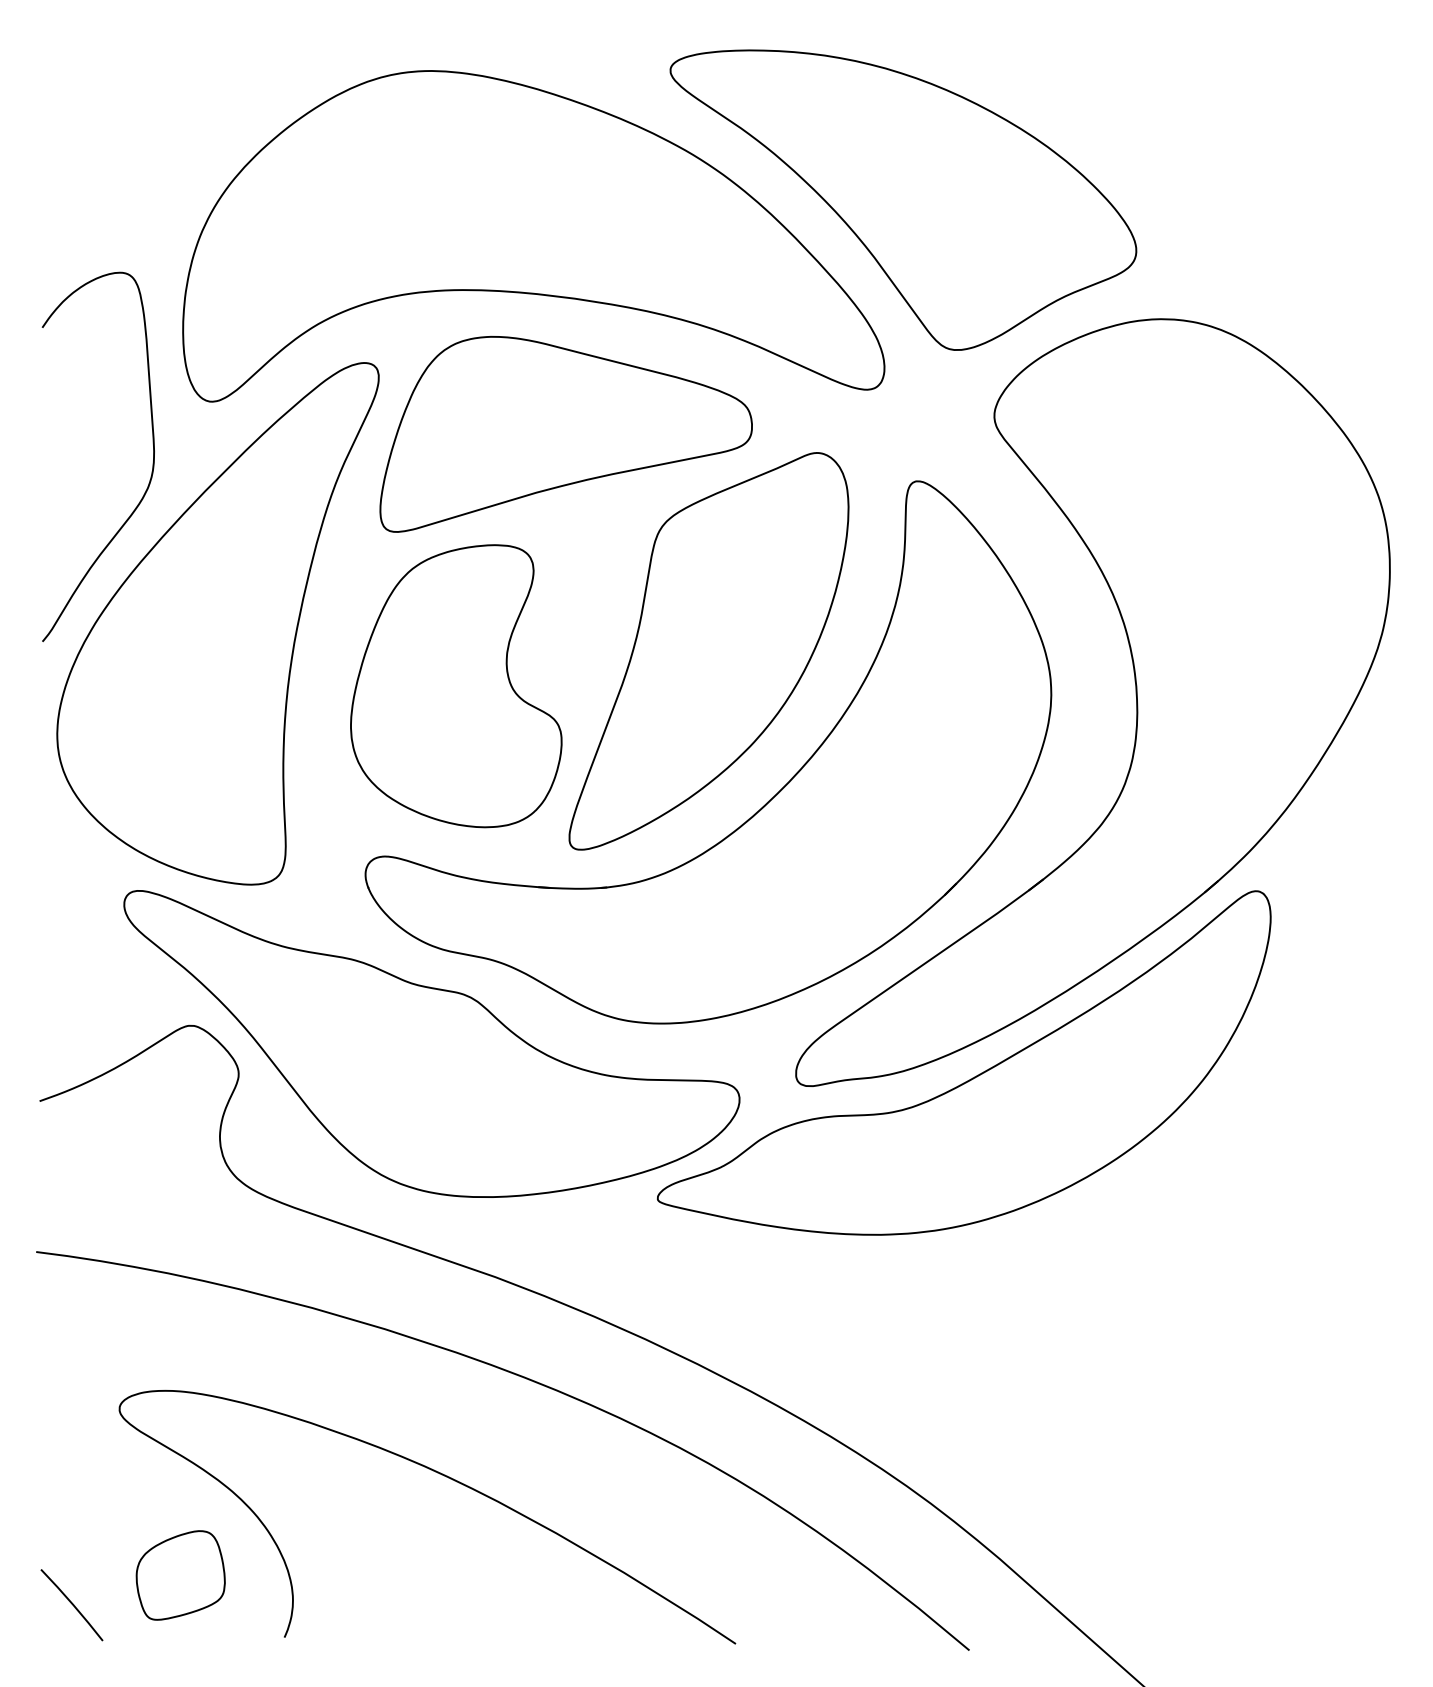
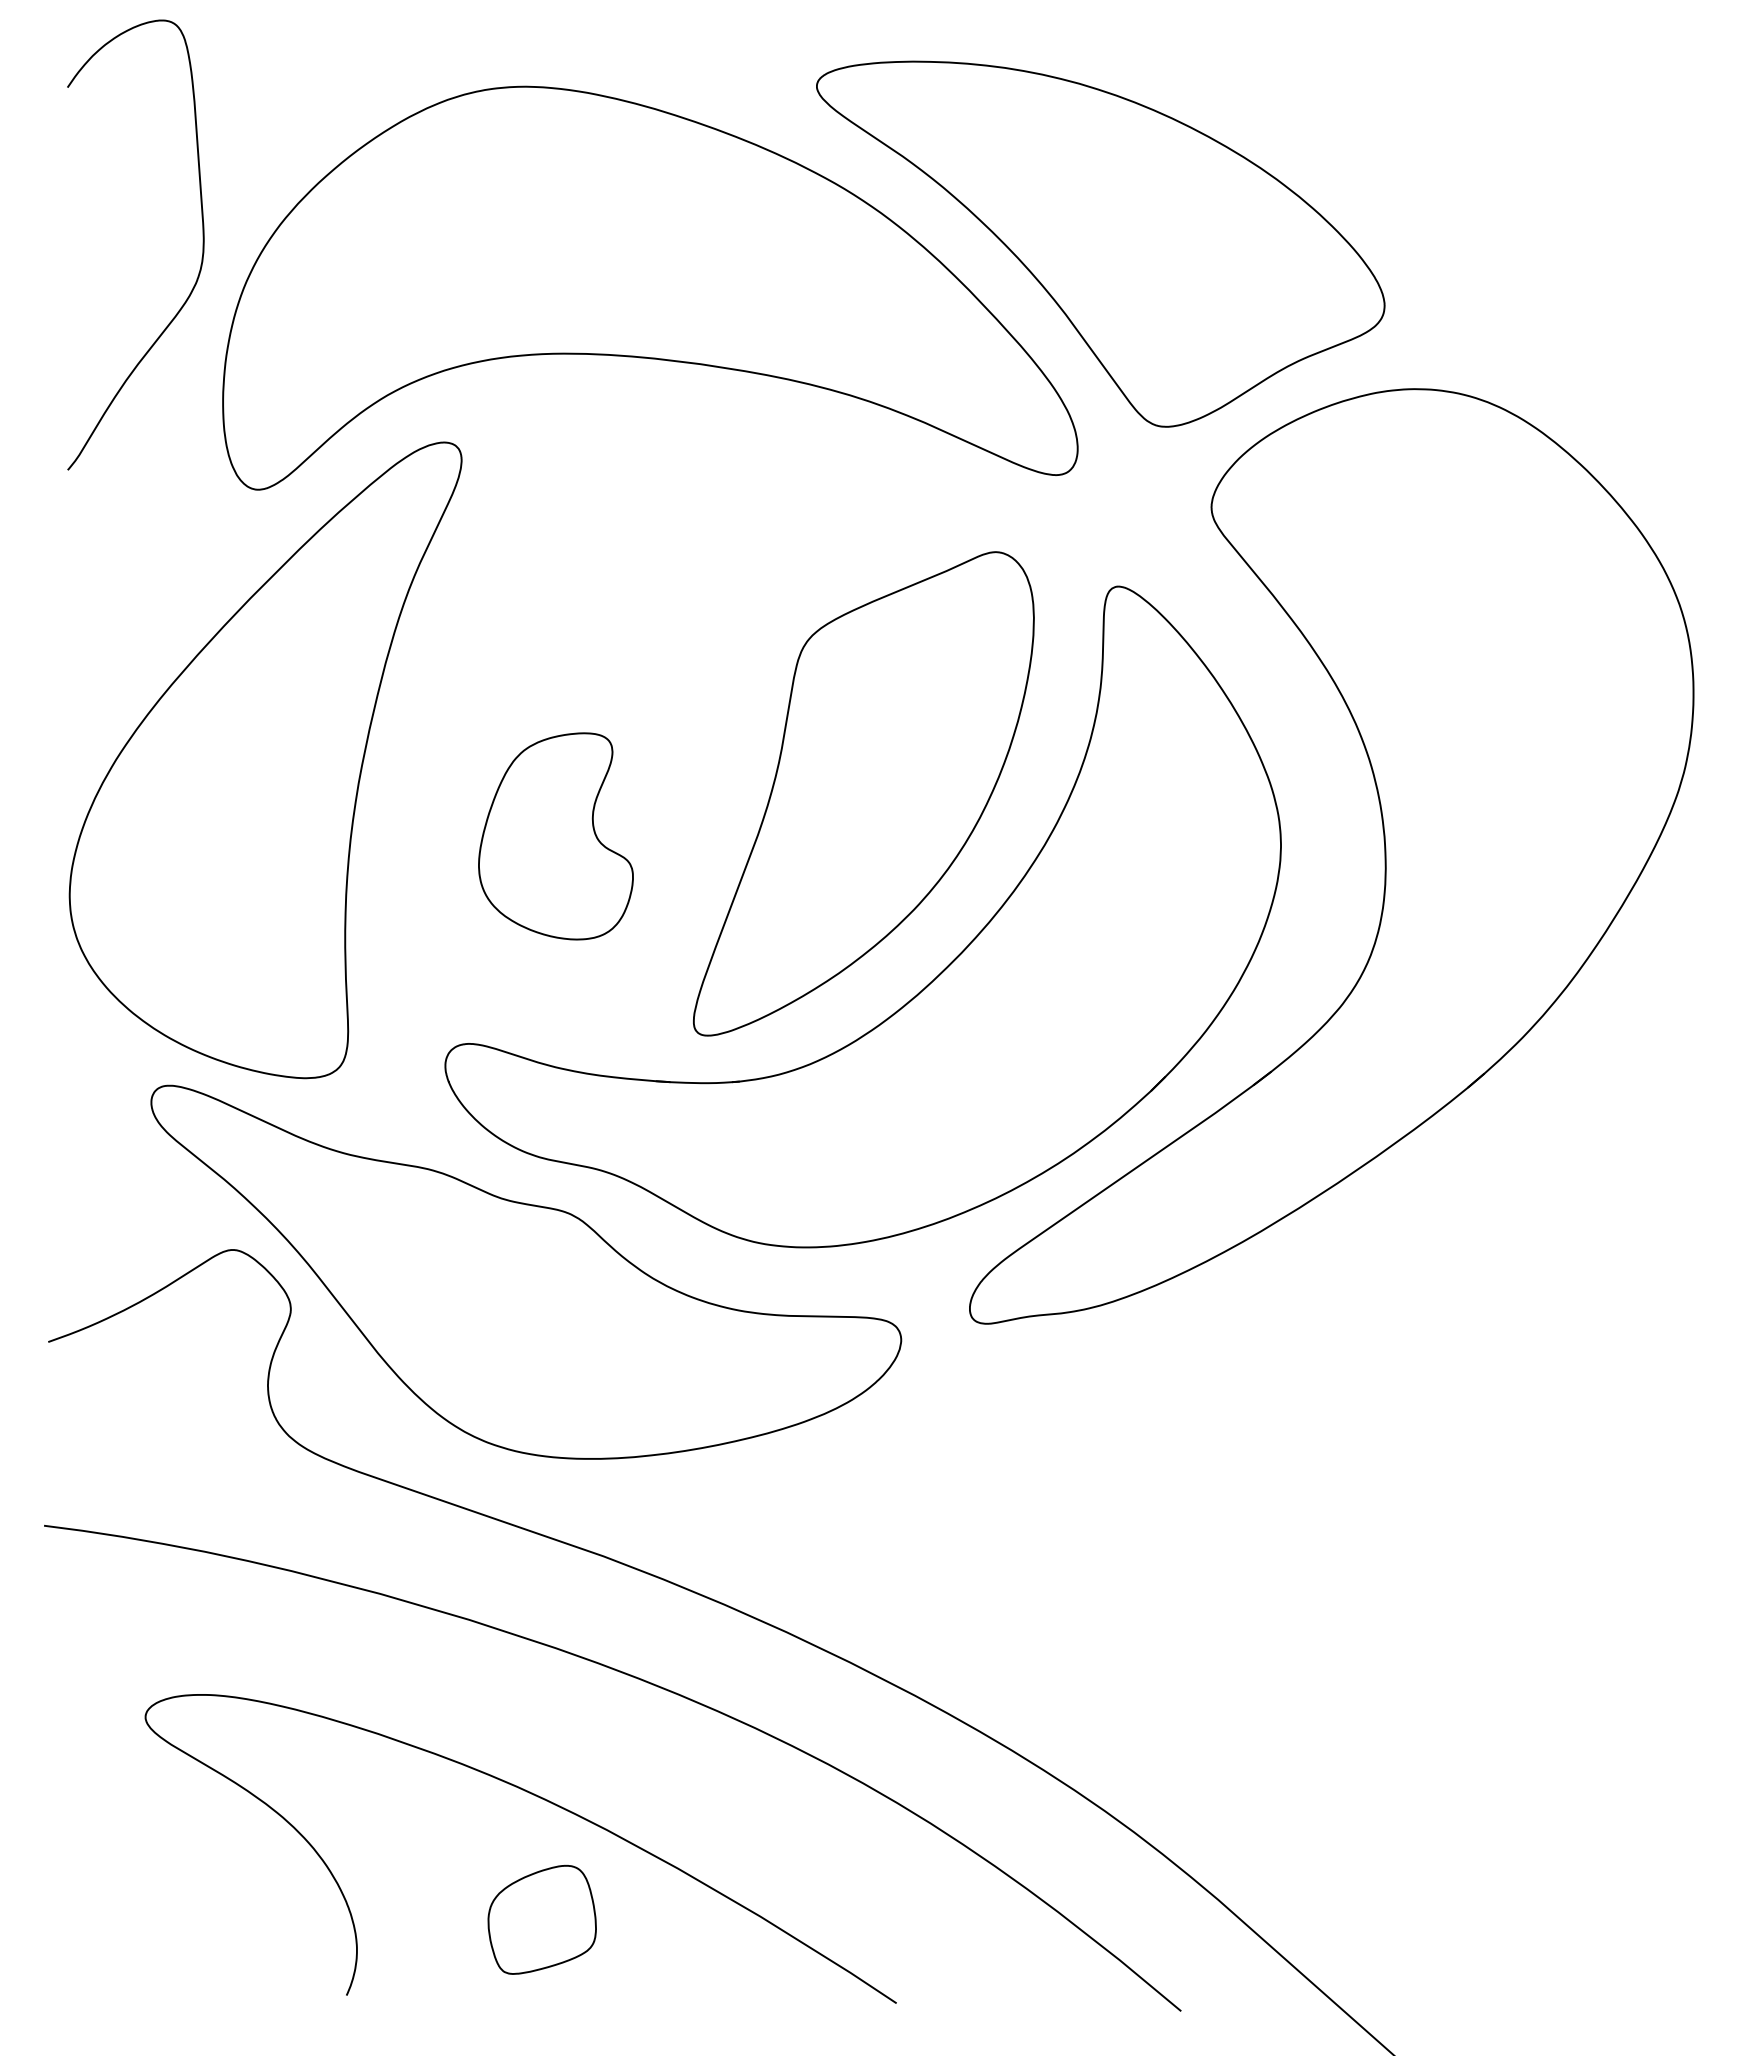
part: (565, 434) -> (689, 529), removed
curve: (153, 456) -> (202, 244), moved
part: (455, 686) -> (555, 836), size x0.6
part: (973, 1076) -> (1186, 1312), removed
part: (180, 1575) -> (541, 1919), moved
line: (71, 1604) -> (87, 1955), removed

